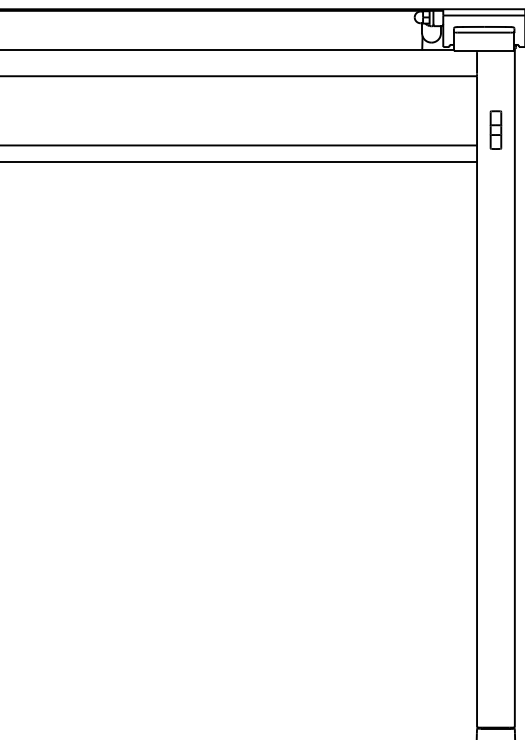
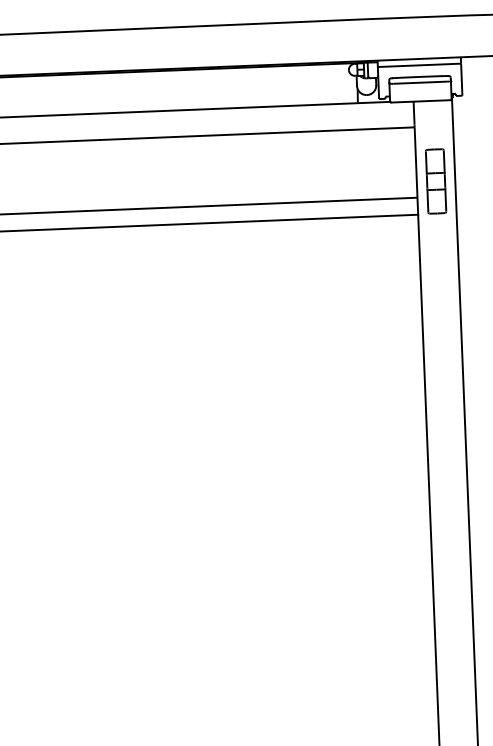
part: (495, 129) -> (435, 180), size x1.67

